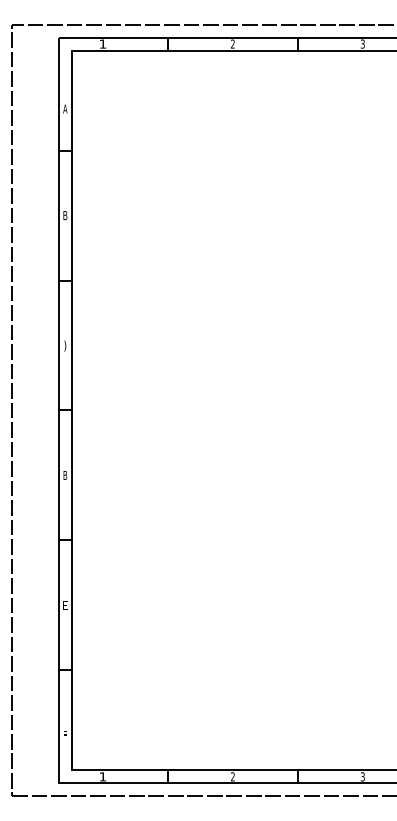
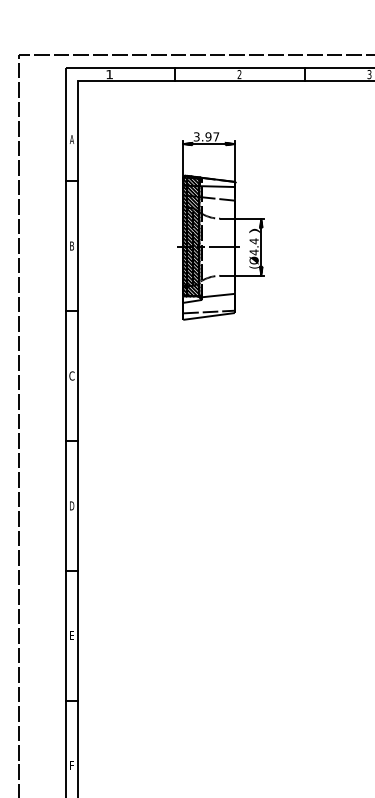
part: (213, 195) -> (220, 225), added
text: (64, 345) -> (71, 375), ) -> C
text: (65, 475) -> (72, 505), B -> D

